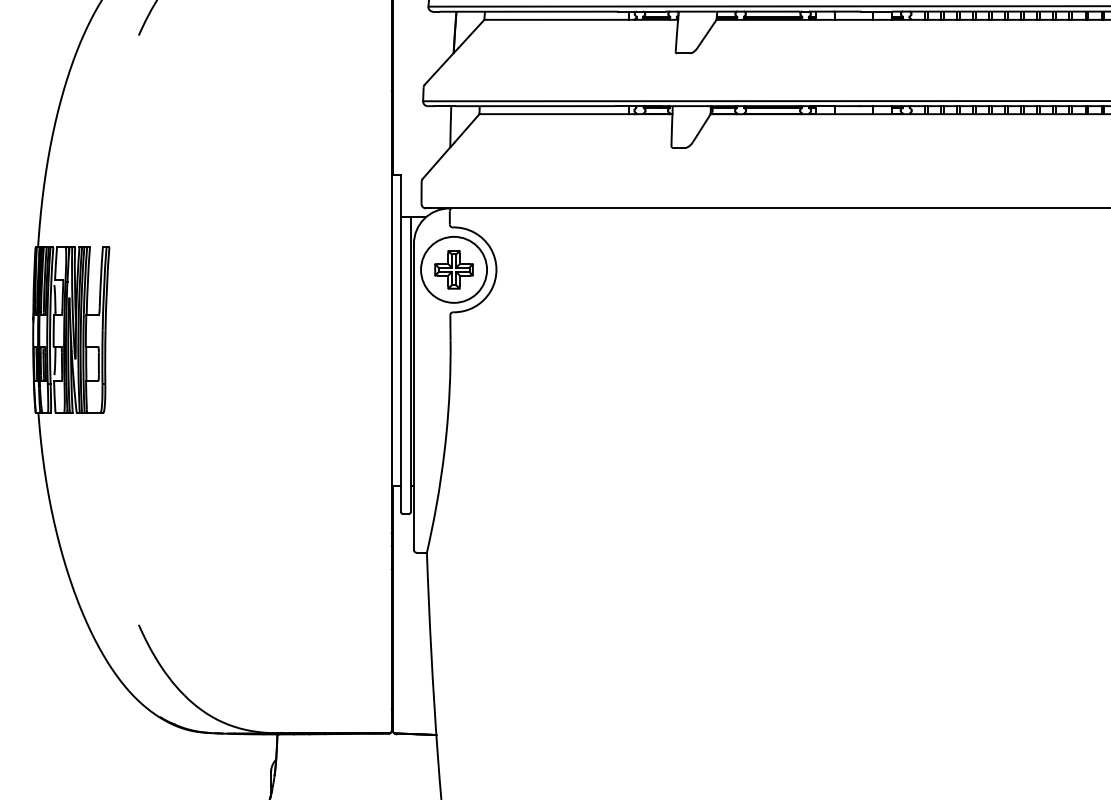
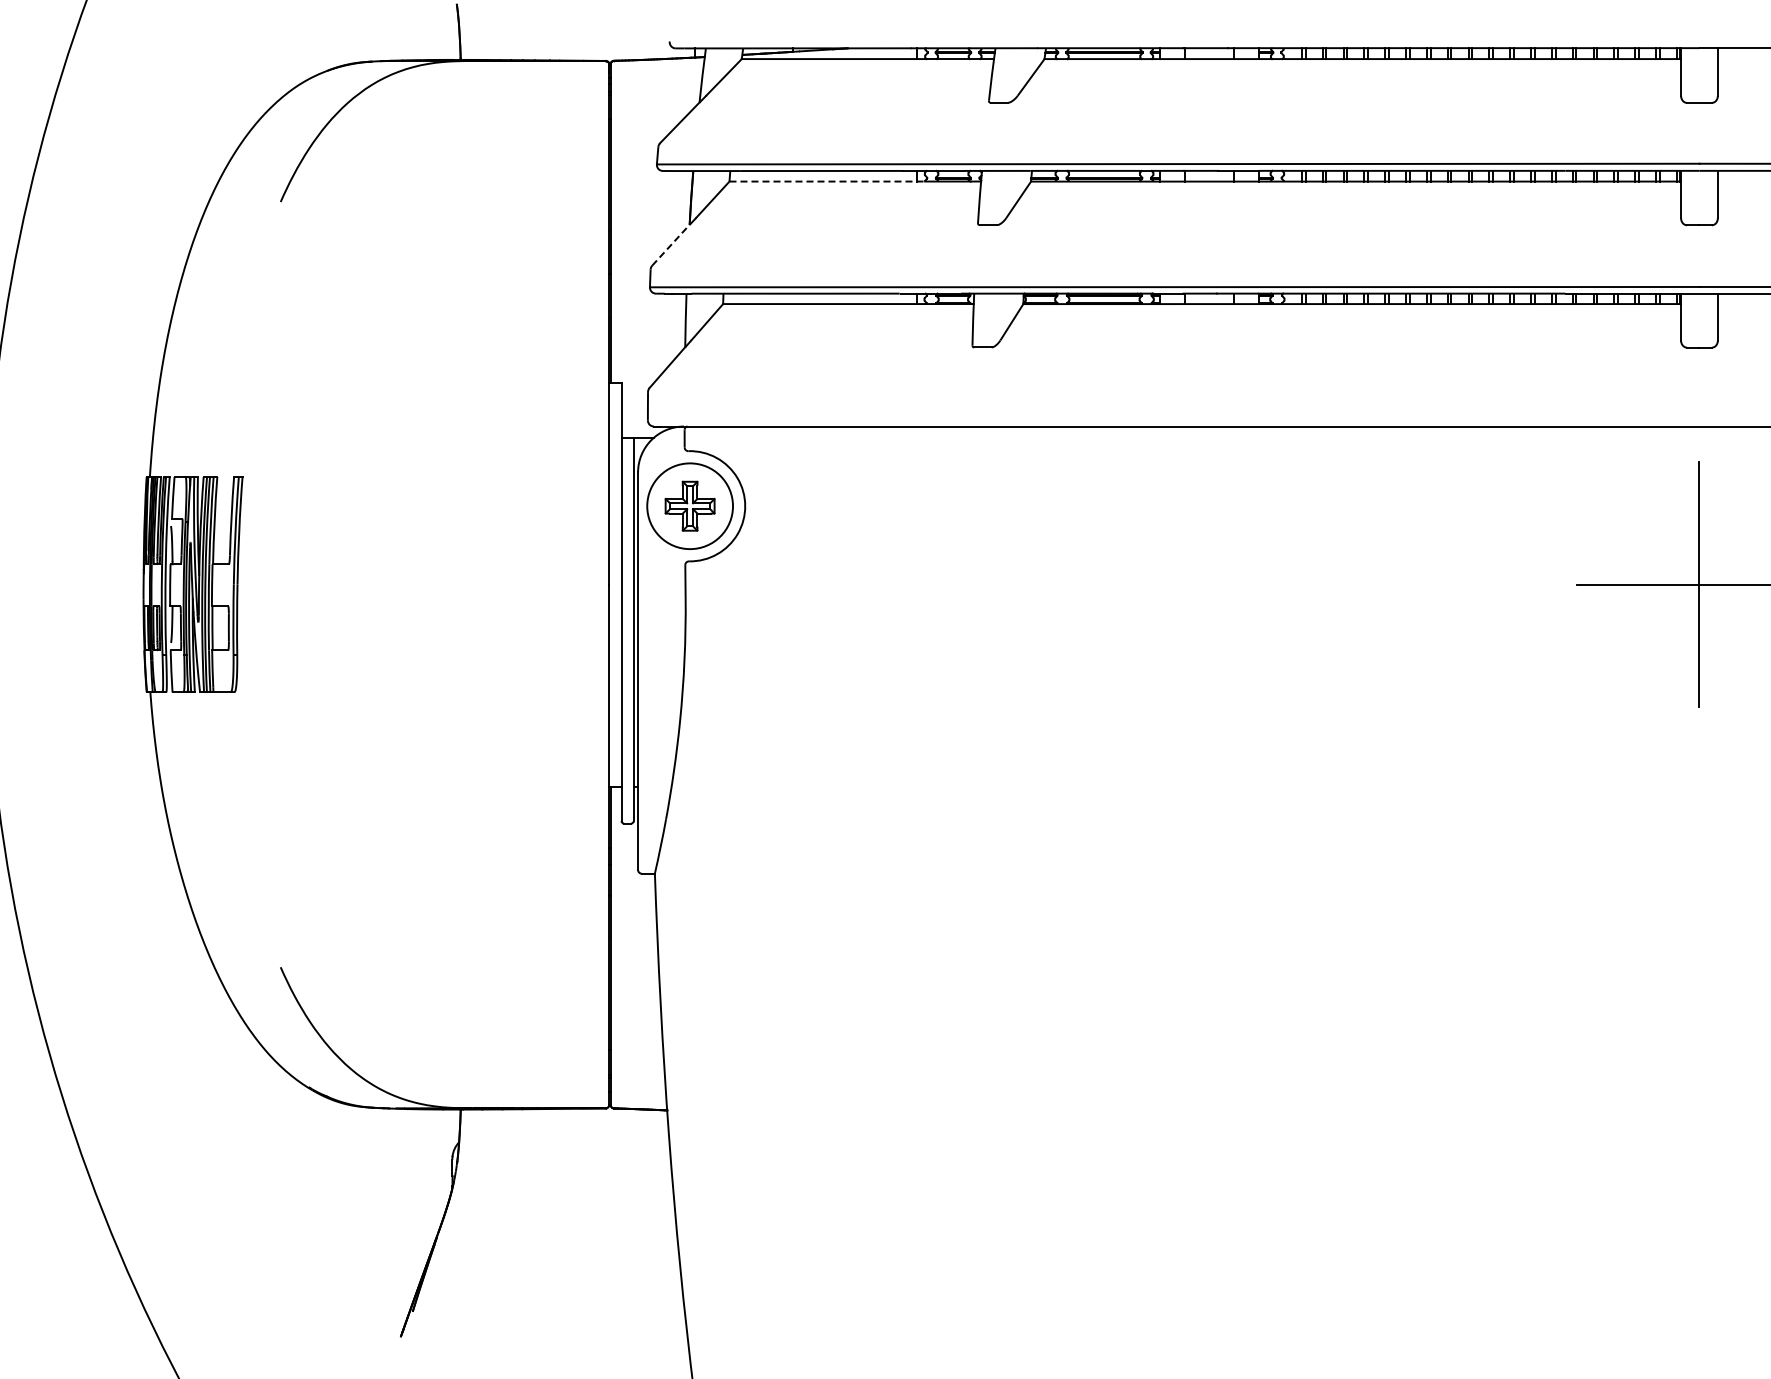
line: (559, 19) -> (827, 181), solid -> dashed
line: (438, 69) -> (670, 245), solid -> dashed

